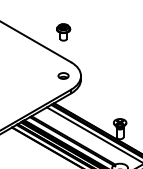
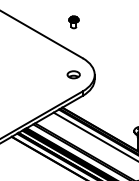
part: (63, 32) -> (73, 22), size x0.6

